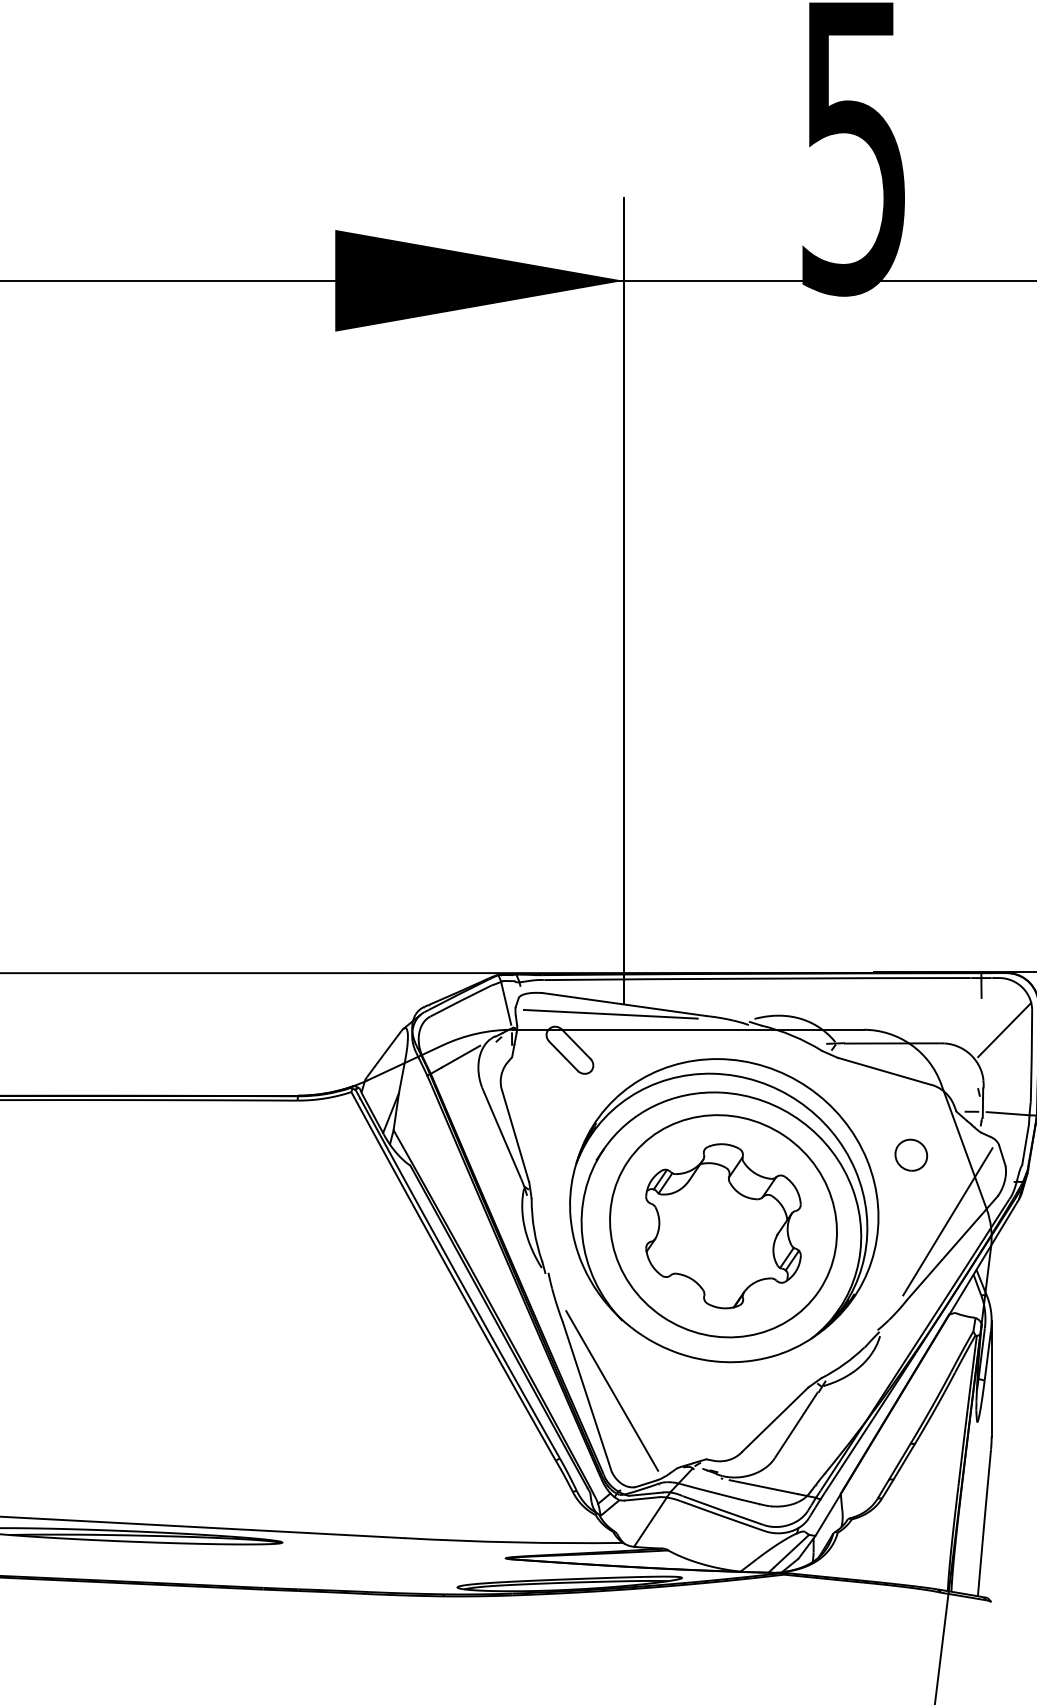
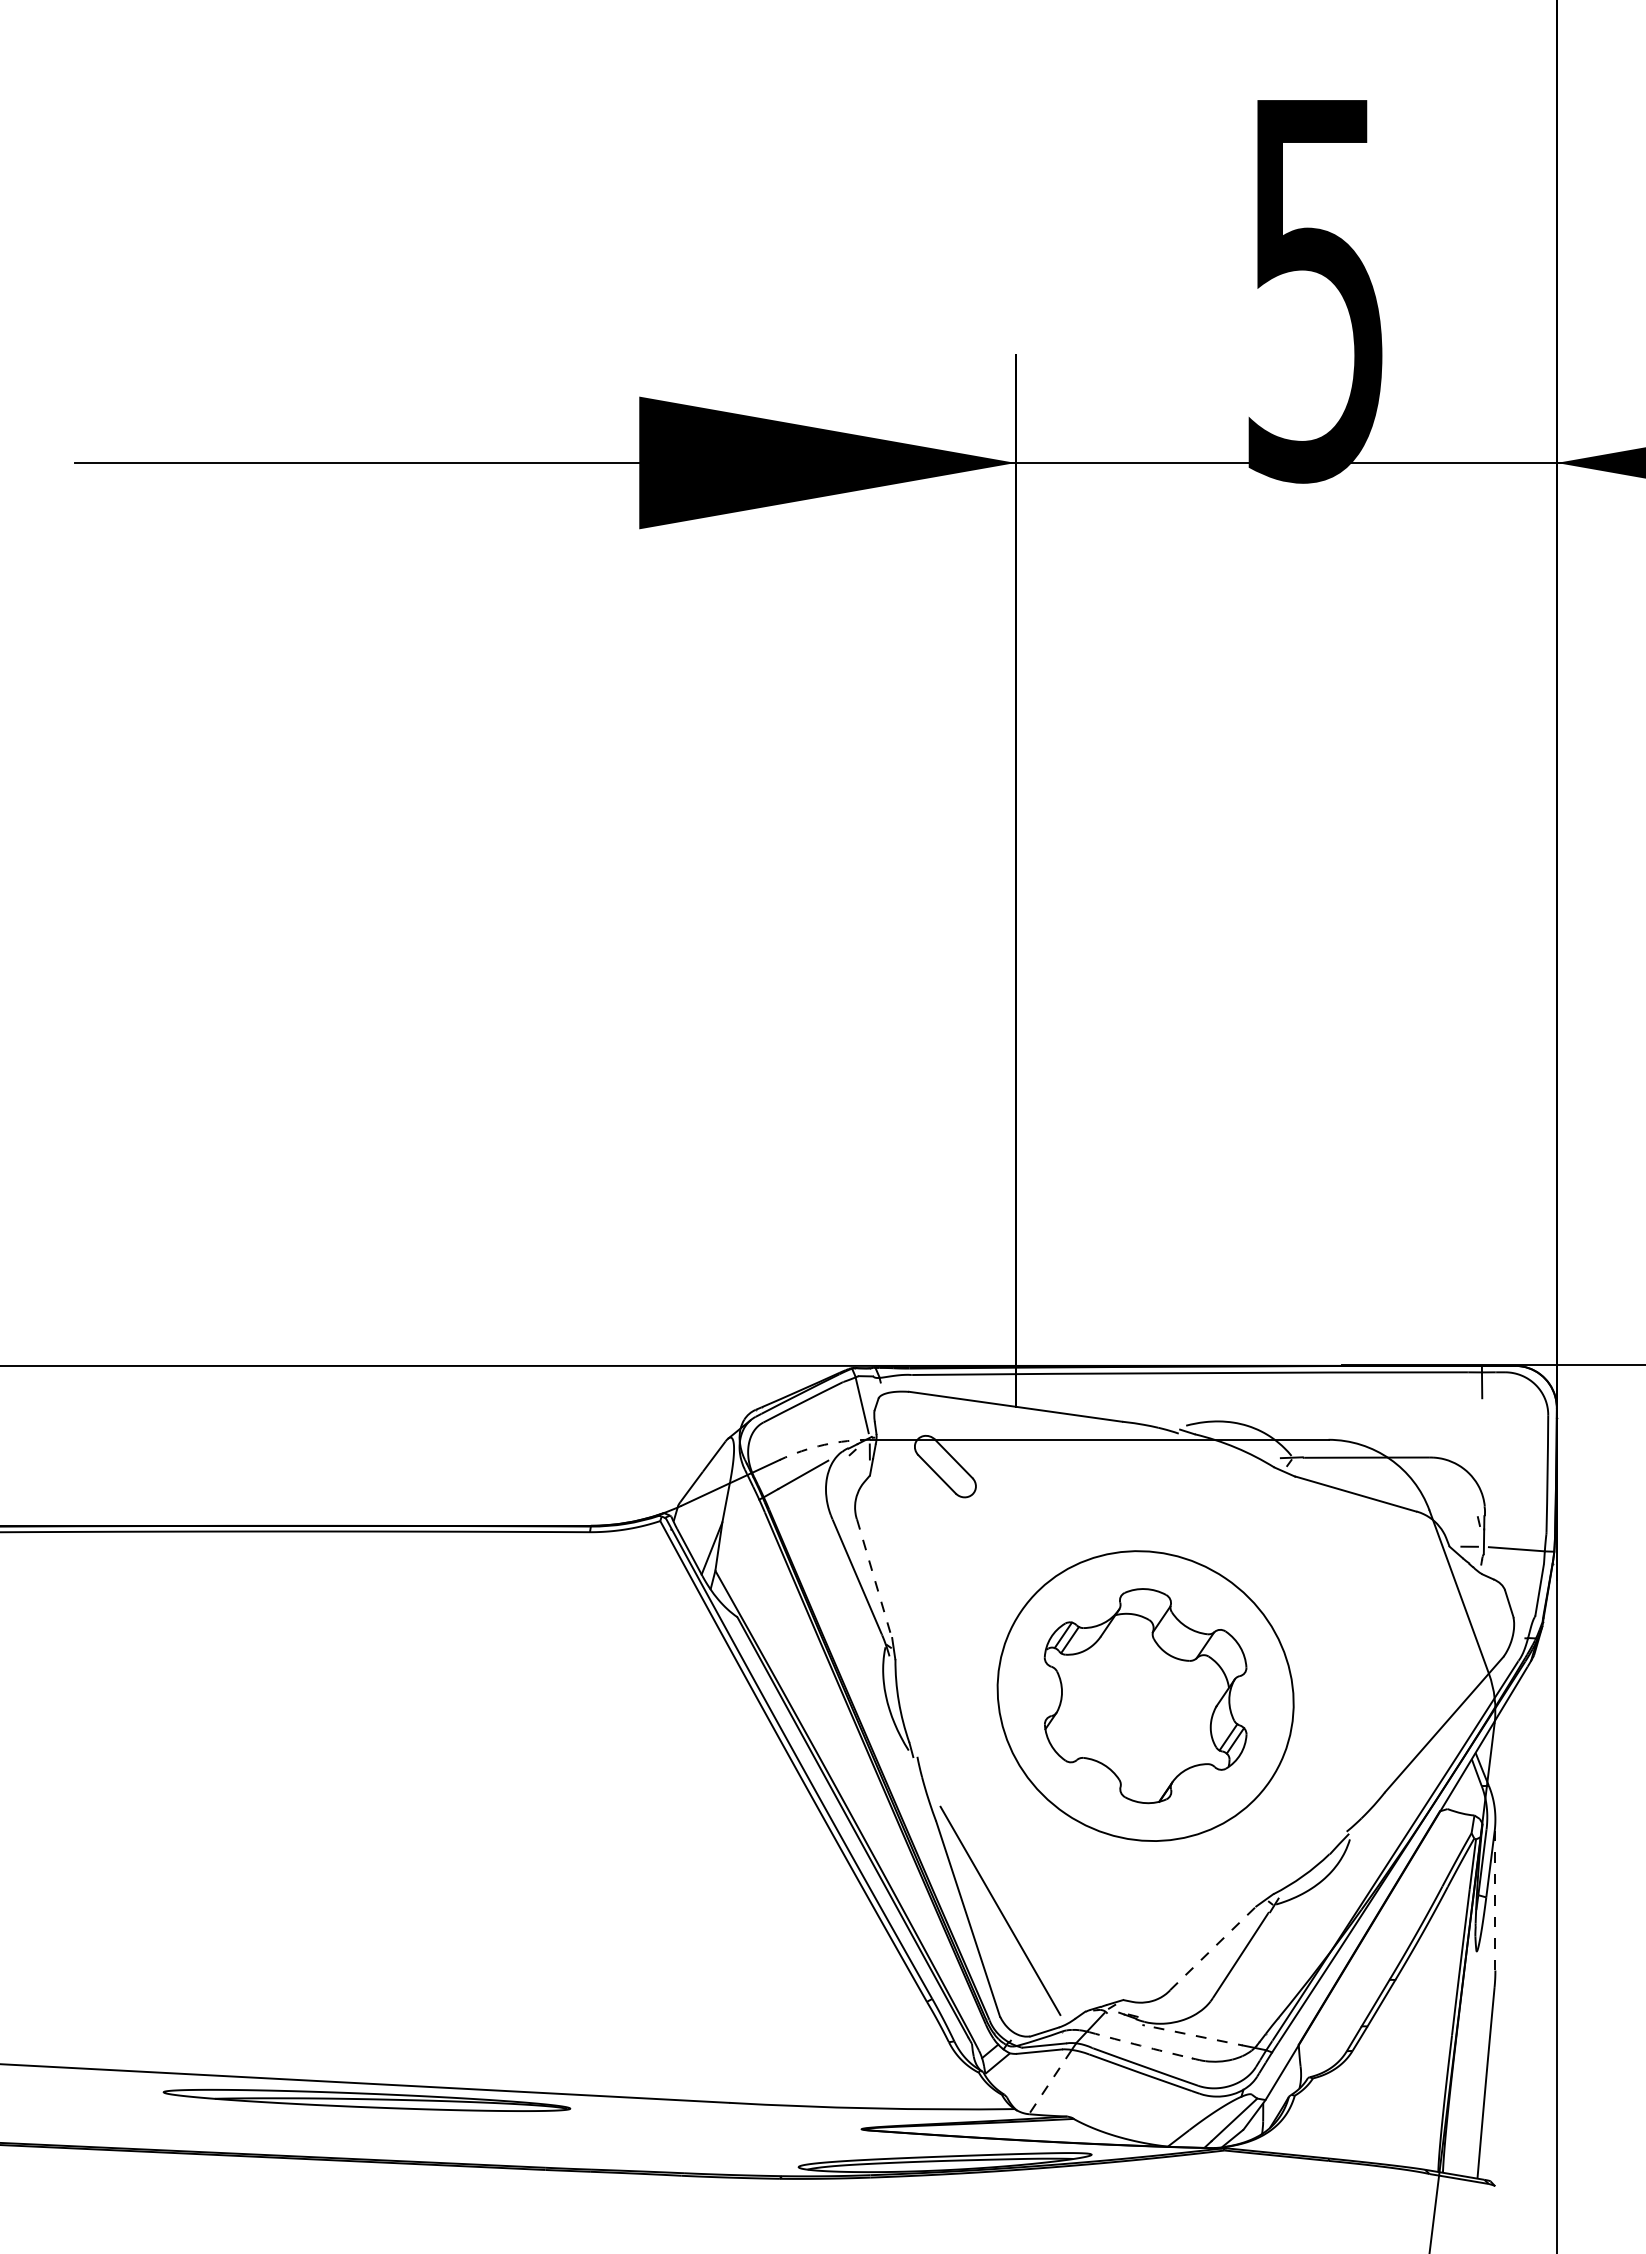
line: (610, 1014) -> (998, 1419), removed
line: (1004, 1029) -> (1512, 1439), removed
arc: (477, 1033) -> (824, 1444), solid -> dashed
line: (515, 1136) -> (874, 1578), solid -> dashed
part: (911, 1155) -> (1390, 1603), removed
part: (724, 1210) -> (1146, 1675), removed
line: (948, 1221) -> (1438, 1690), removed
line: (991, 1378) -> (1495, 1894), solid -> dashed
line: (775, 1419) -> (1213, 1947), solid -> dashed
line: (764, 1487) -> (1198, 2036), solid -> dashed
arc: (719, 1494) -> (1140, 2045), solid -> dashed
line: (650, 1522) -> (1050, 2082), solid -> dashed

